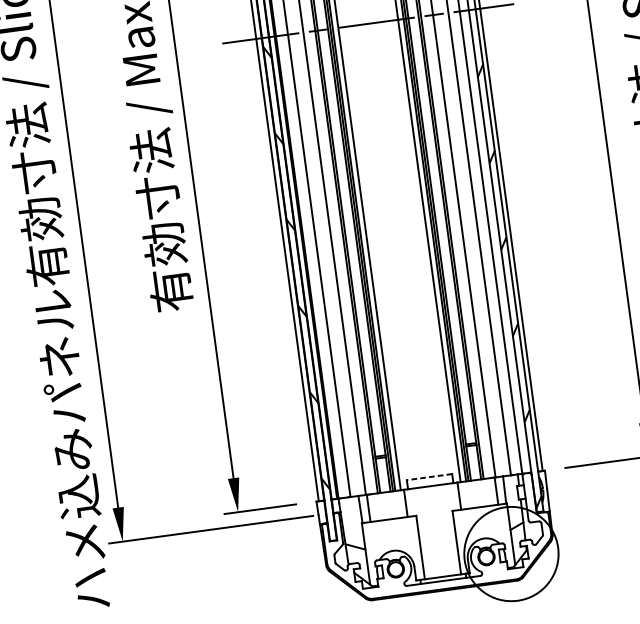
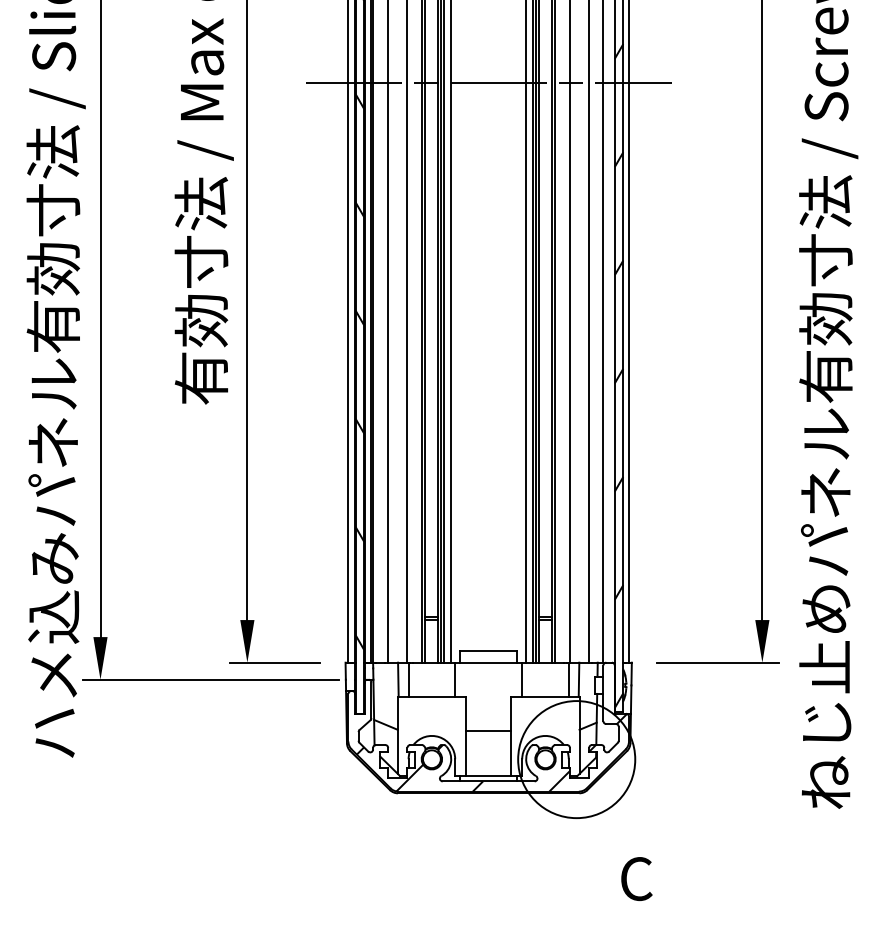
line: (429, 477) -> (488, 651), dashed -> solid
line: (437, 540) -> (488, 730), added
hatch: (442, 557) -> (491, 752), added

